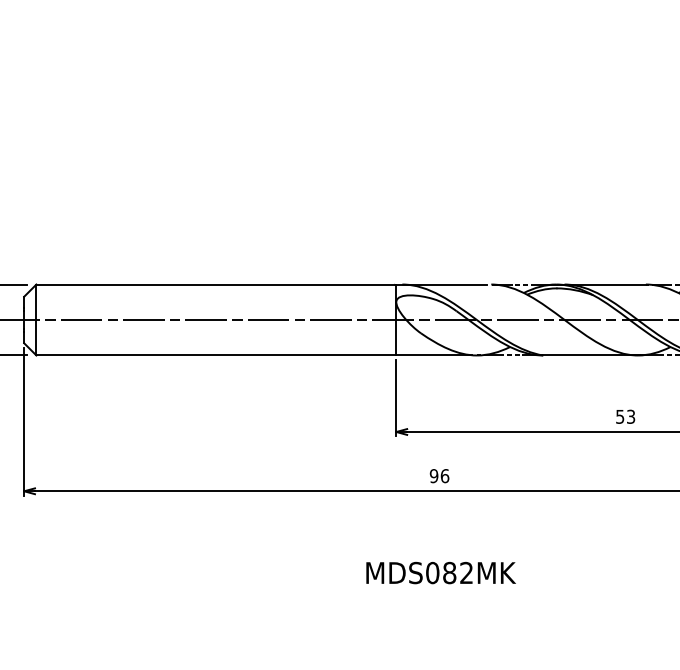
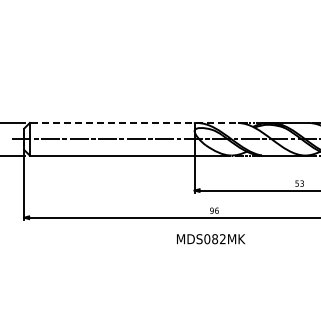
line: (260, 285) -> (132, 123), solid -> dashed
text: (441, 573) -> (211, 239), moved

